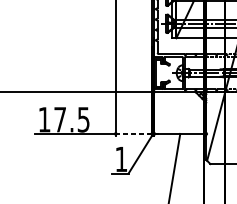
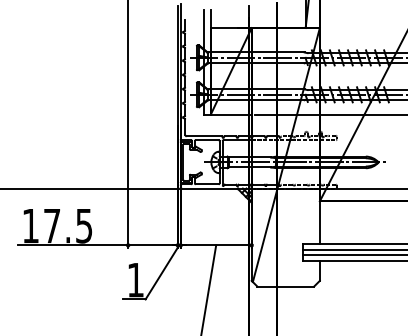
line: (133, 134) -> (152, 245), dashed -> solid

